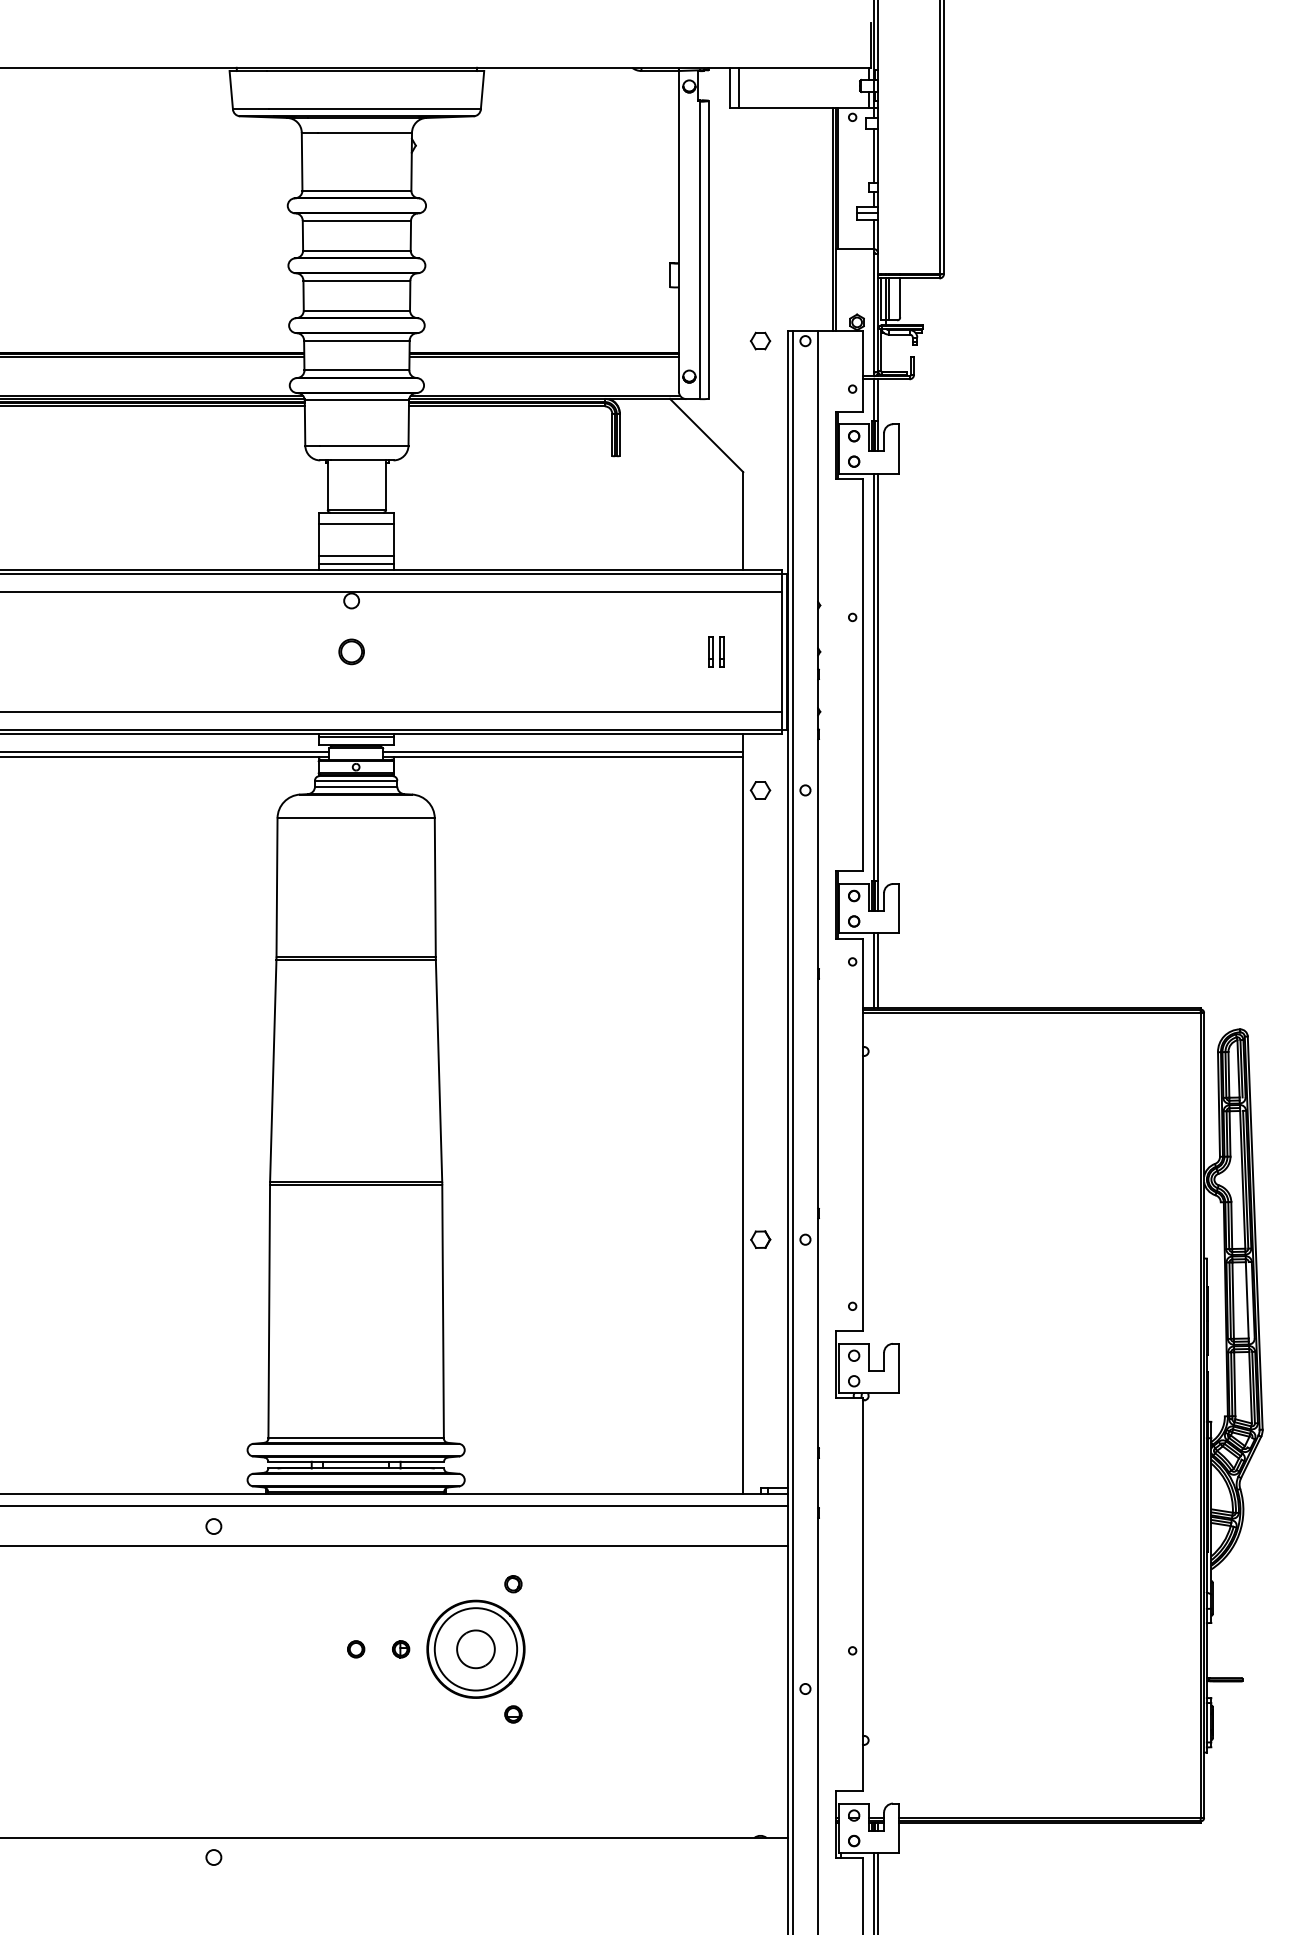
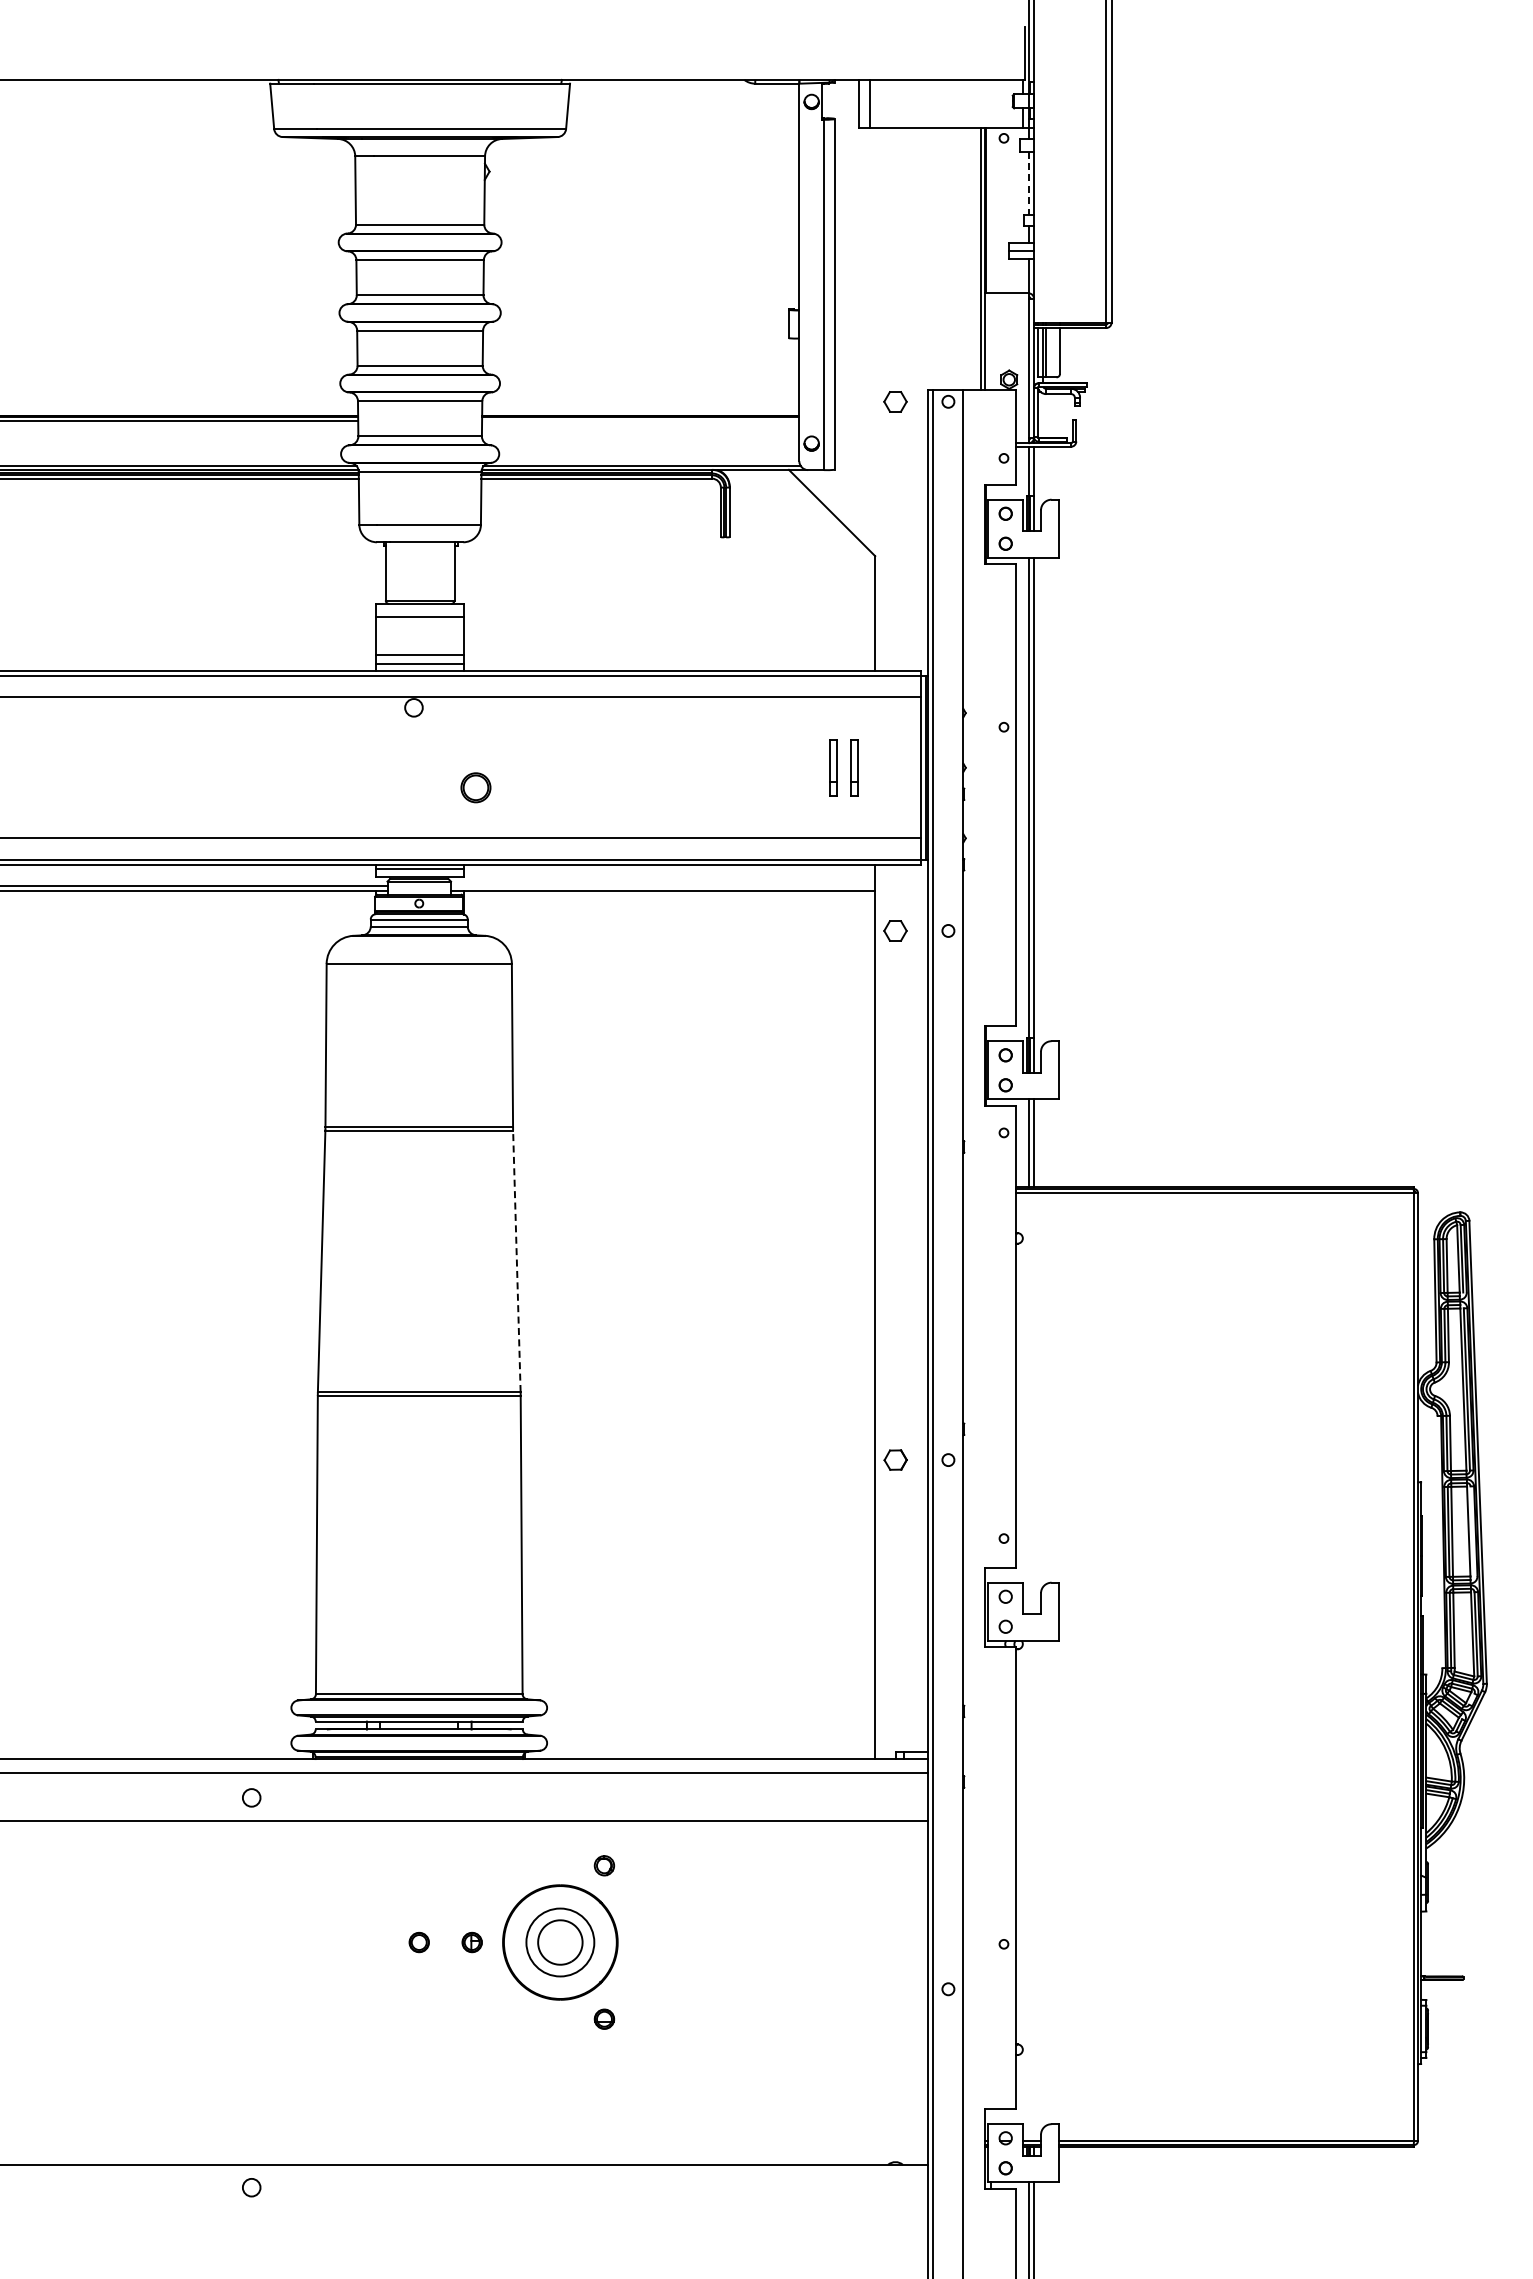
line: (873, 155) -> (1028, 183), solid -> dashed
line: (544, 356) -> (640, 420), removed
part: (351, 651) -> (475, 787), moved
part: (716, 651) -> (843, 767), size x1.6
line: (563, 751) -> (663, 885), removed
line: (438, 1071) -> (516, 1261), solid -> dashed
circle: (475, 1649) -> (559, 1942), size x0.7

